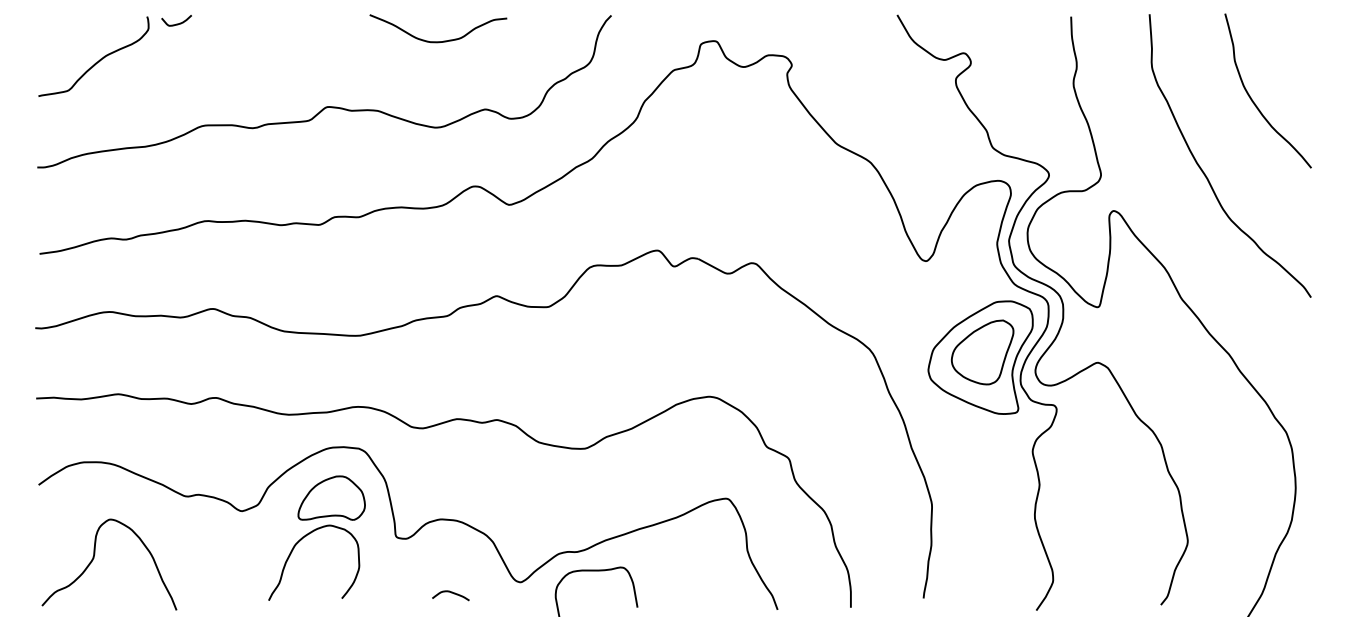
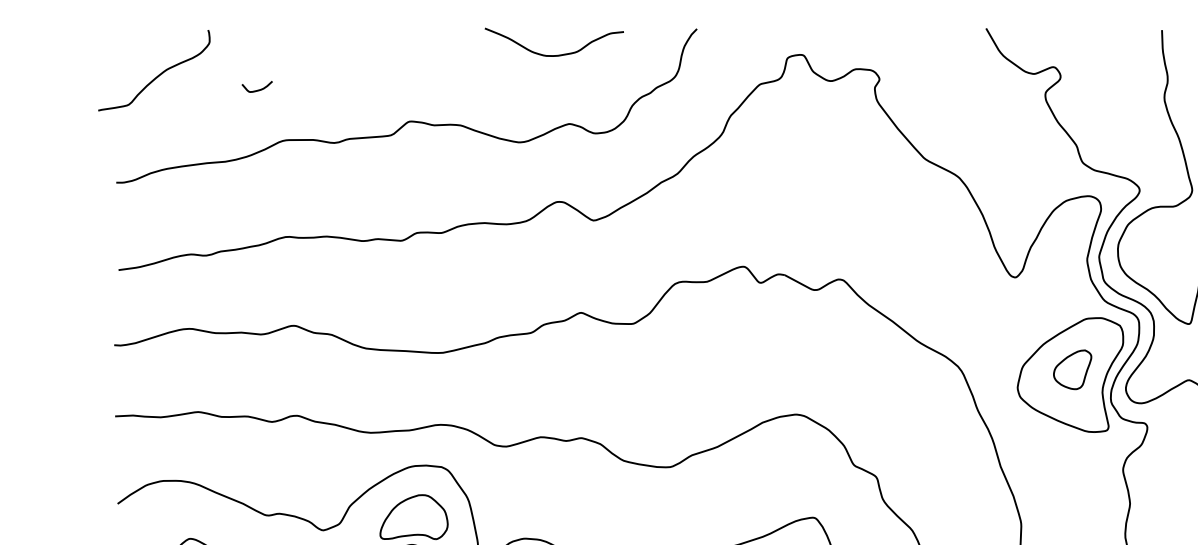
curve: (176, 23) -> (257, 89), moved
curve: (443, 40) -> (559, 54), moved
curve: (95, 62) -> (155, 76), moved
part: (982, 352) -> (1072, 369), size x0.6

